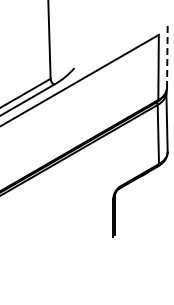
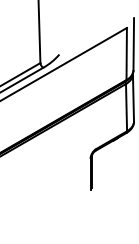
line: (167, 55) -> (133, 44), dashed -> solid

